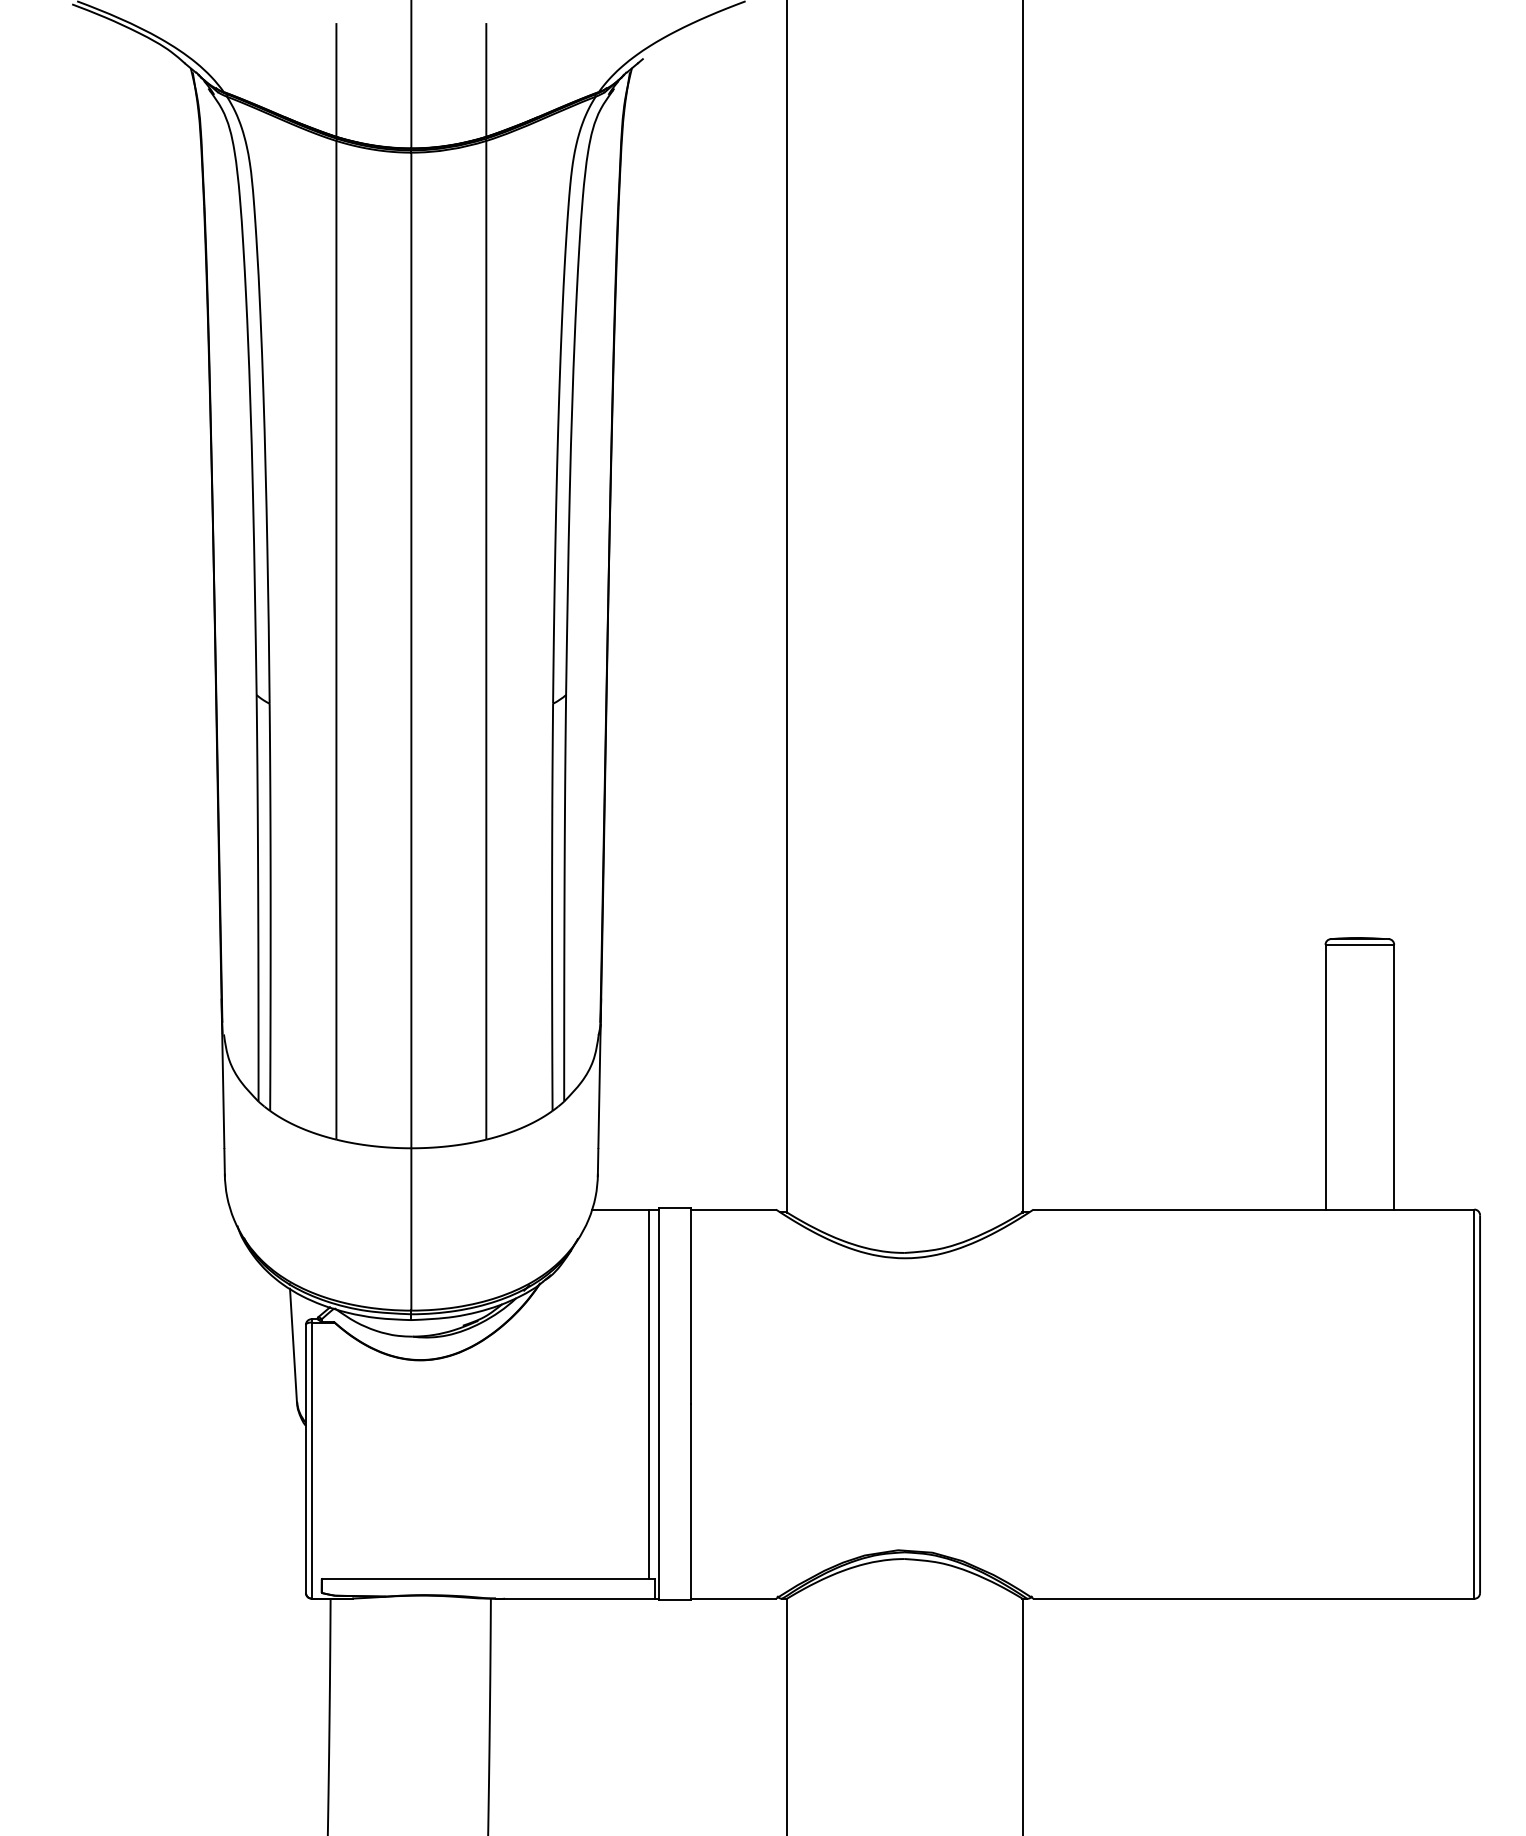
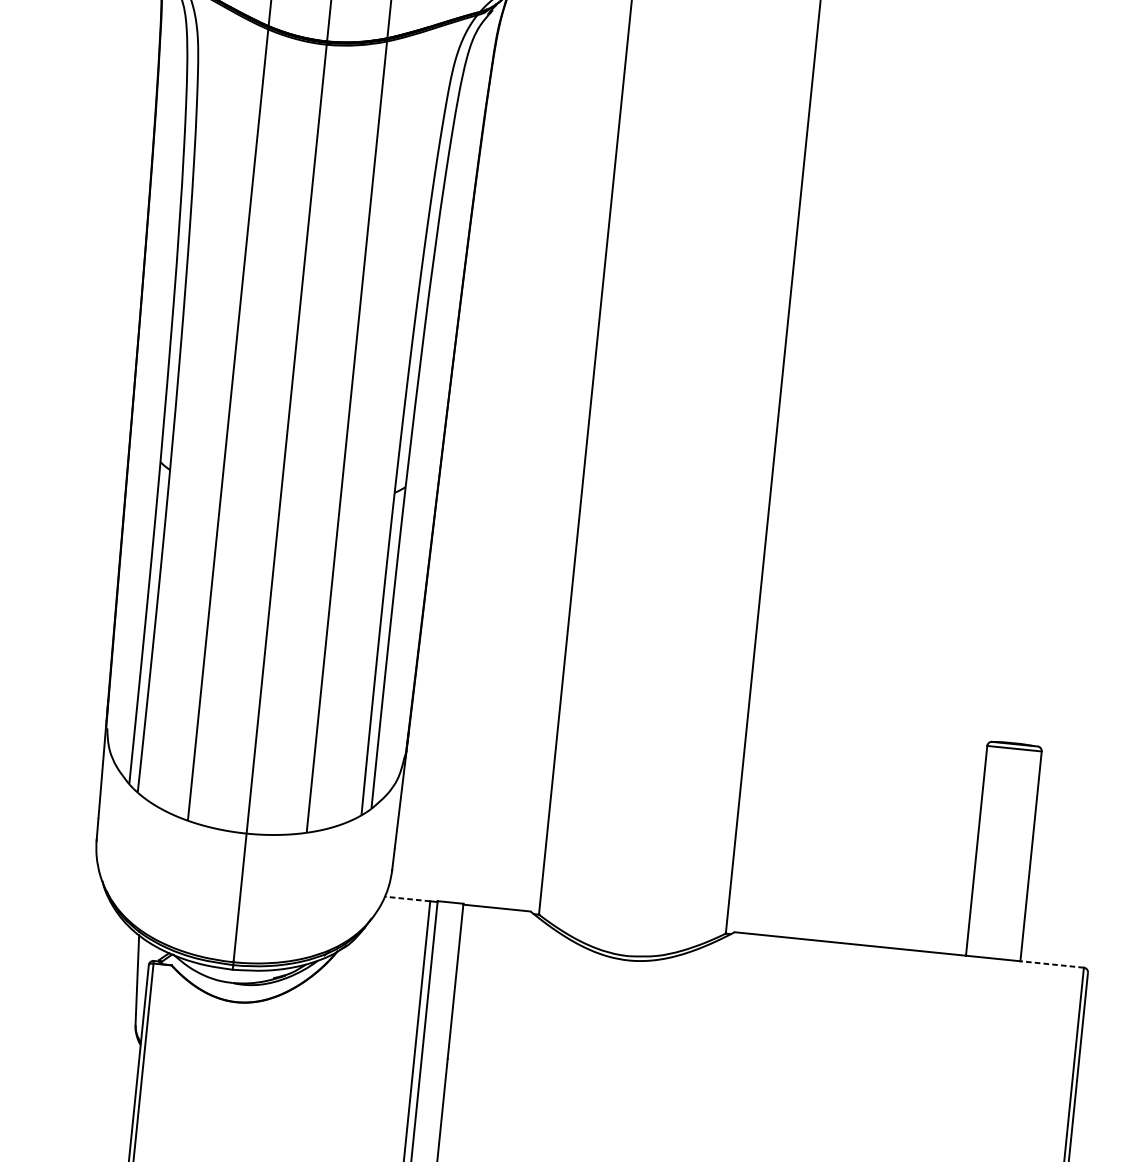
line: (620, 1209) -> (407, 898), solid -> dashed
line: (1433, 1209) -> (1051, 964), solid -> dashed

